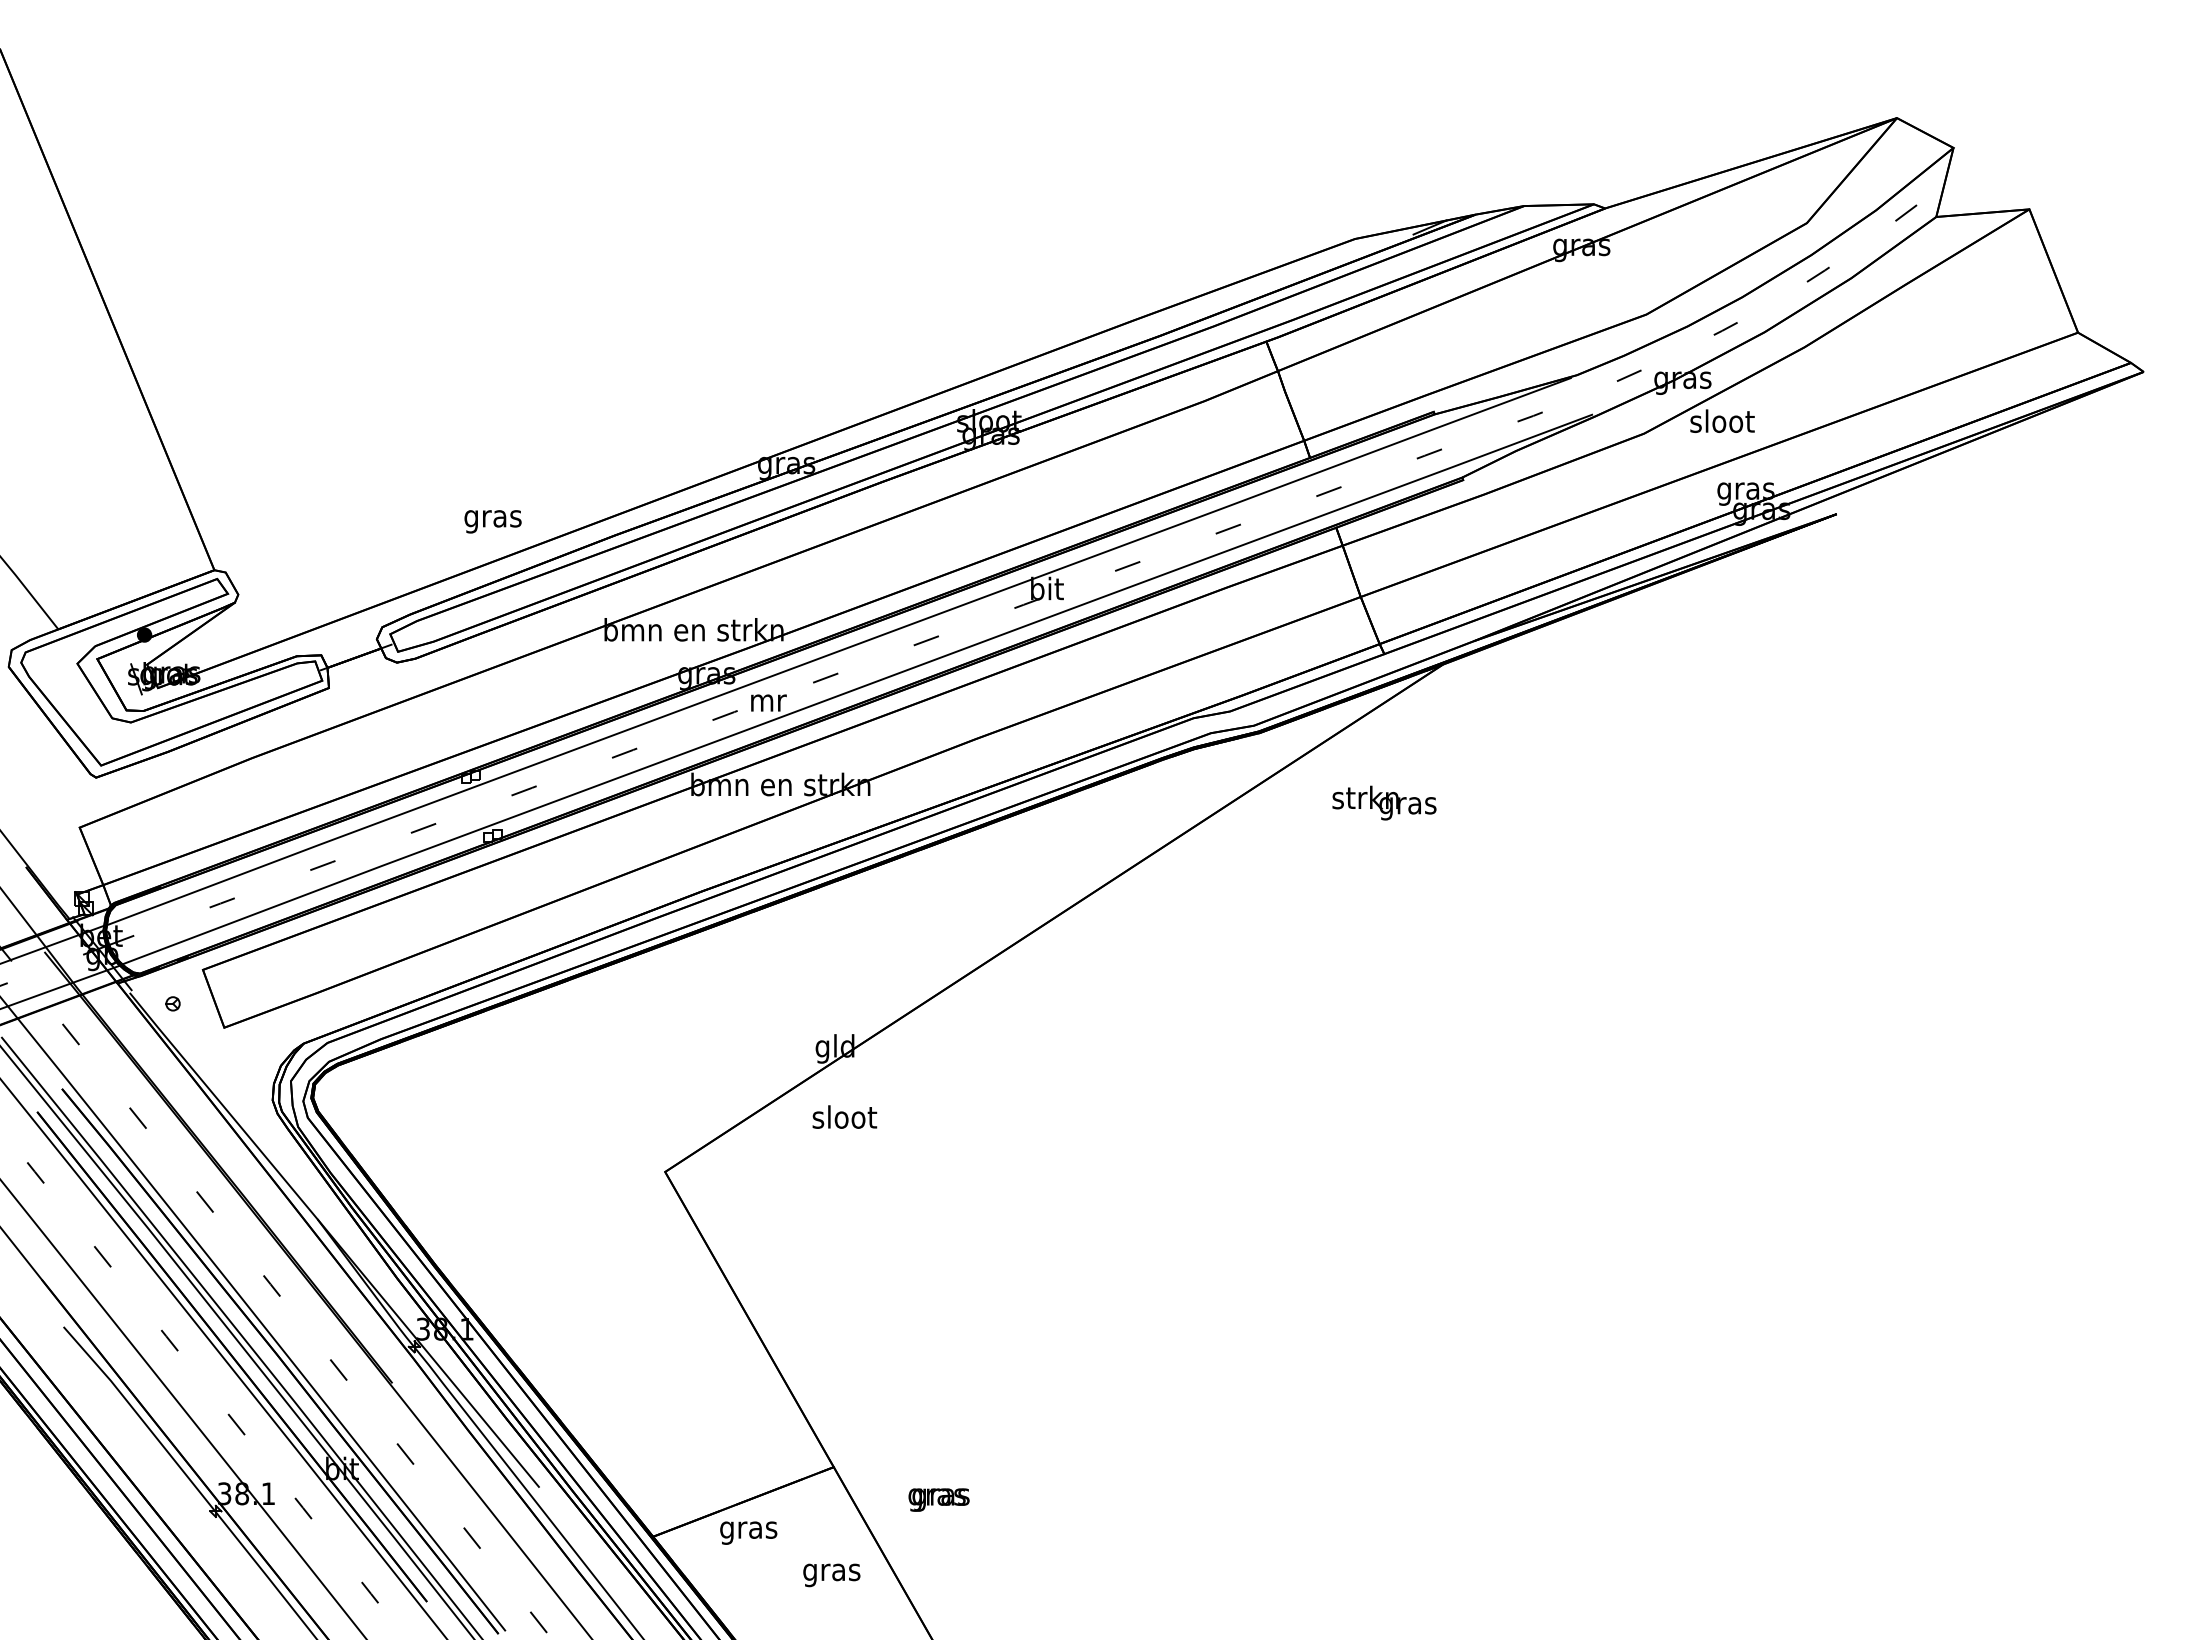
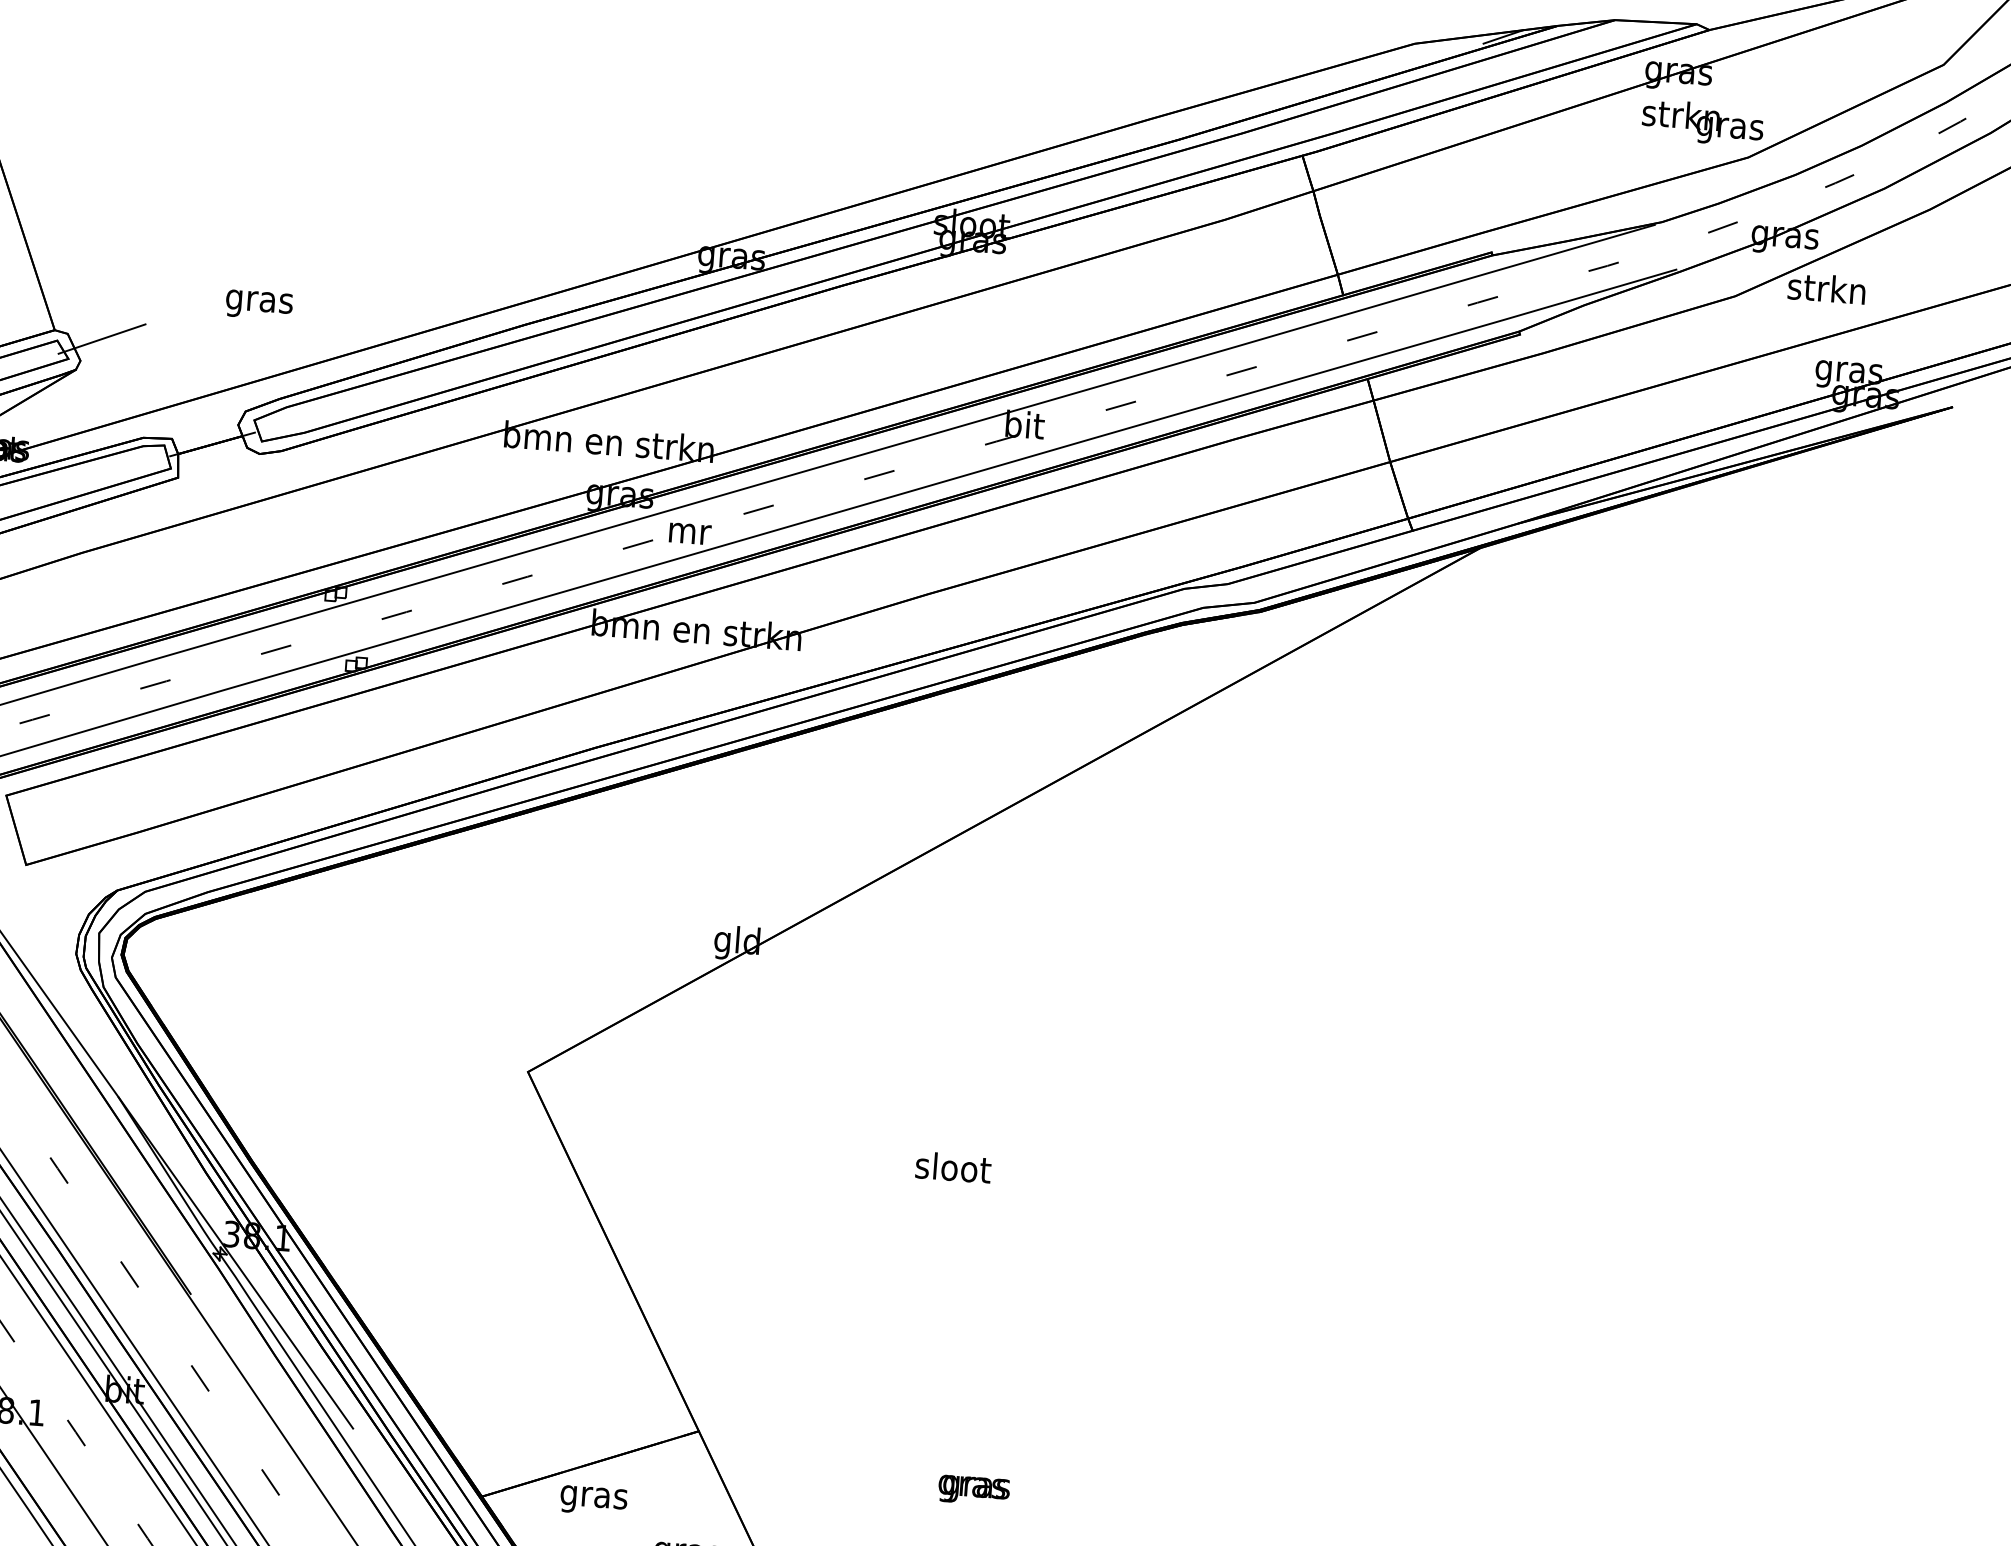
text: (1721, 420) -> (1826, 287), sloot -> strkn
text: (492, 521) -> (258, 304), moved
line: (255, 574) -> (102, 338), added
text: (1384, 802) -> (1702, 122), moved
text: (844, 1116) -> (953, 1166), moved
text: (938, 1499) -> (973, 1489), moved

